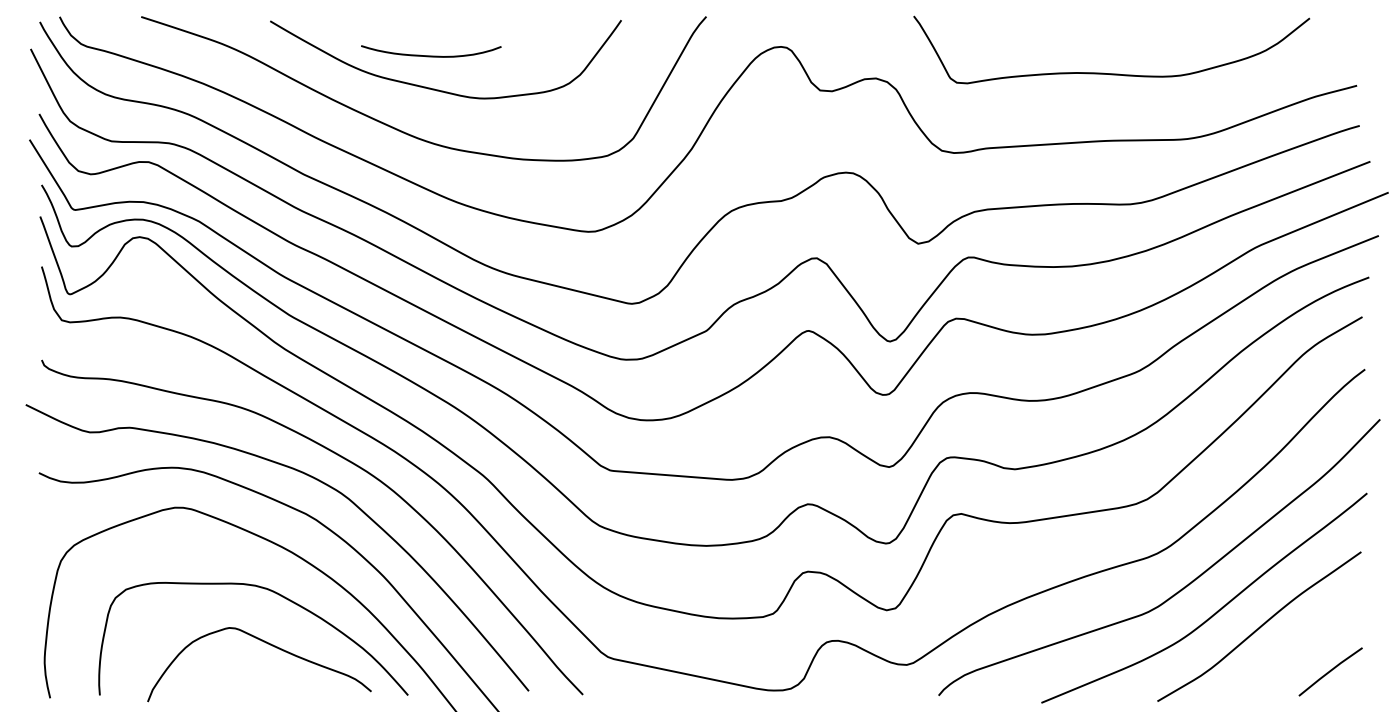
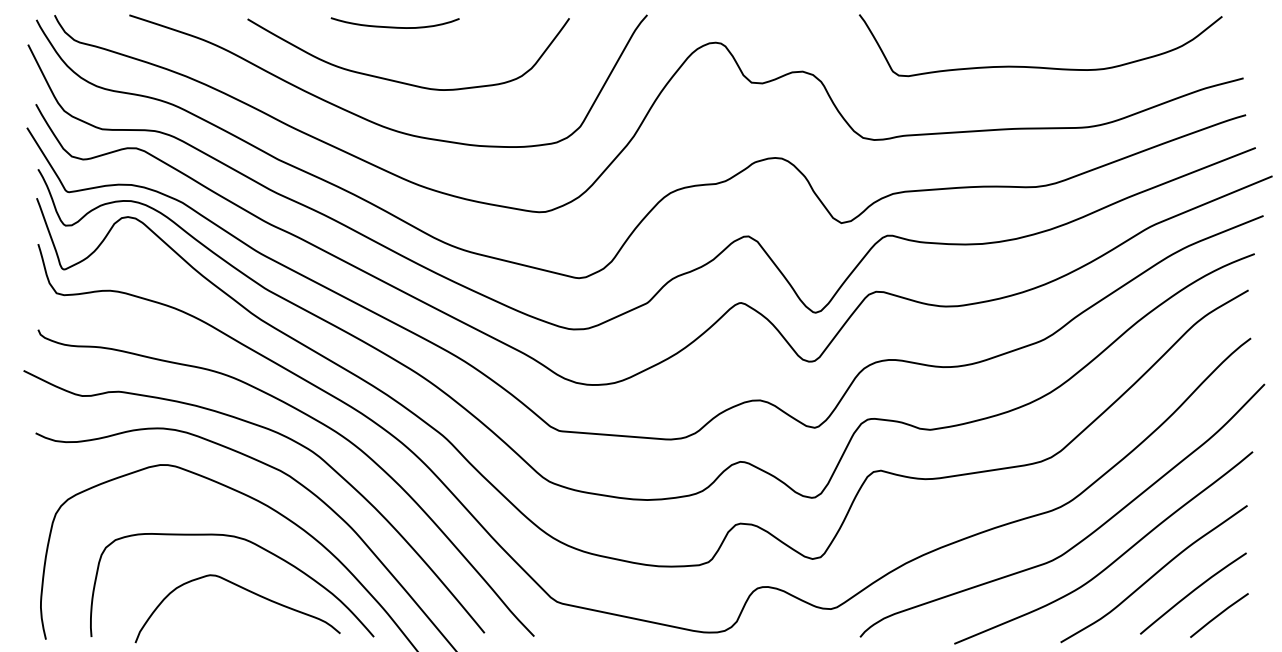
curve: (431, 55) -> (395, 26), moved
curve: (1111, 73) -> (1040, 67), moved
curve: (1302, 646) -> (1193, 592), added

